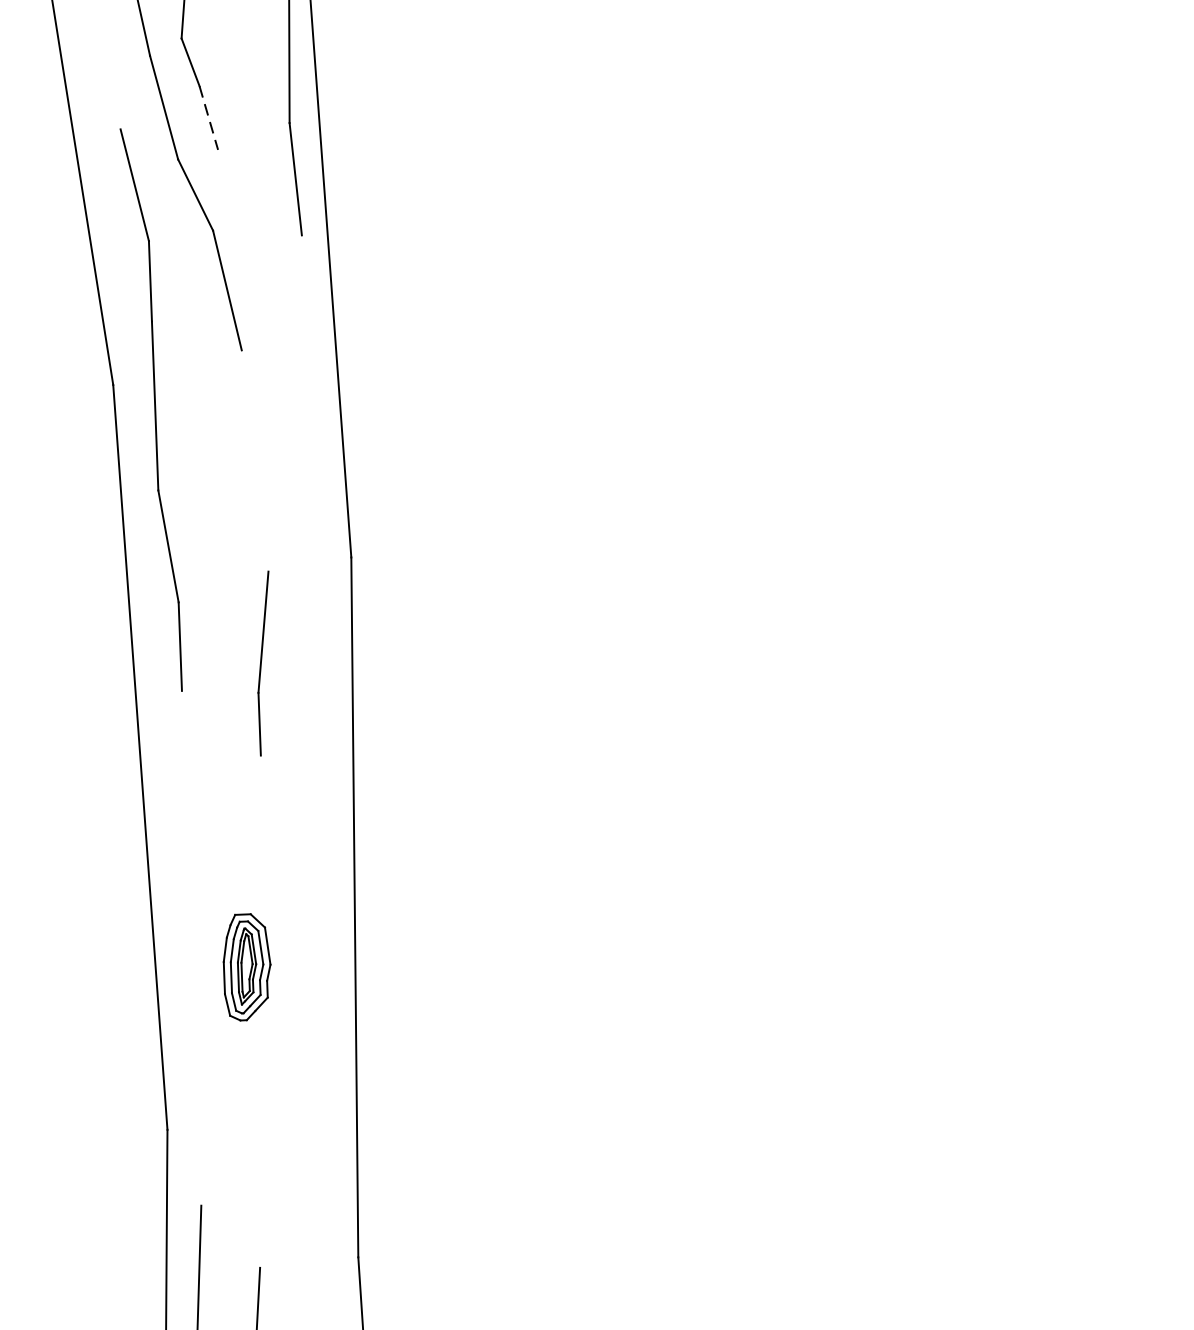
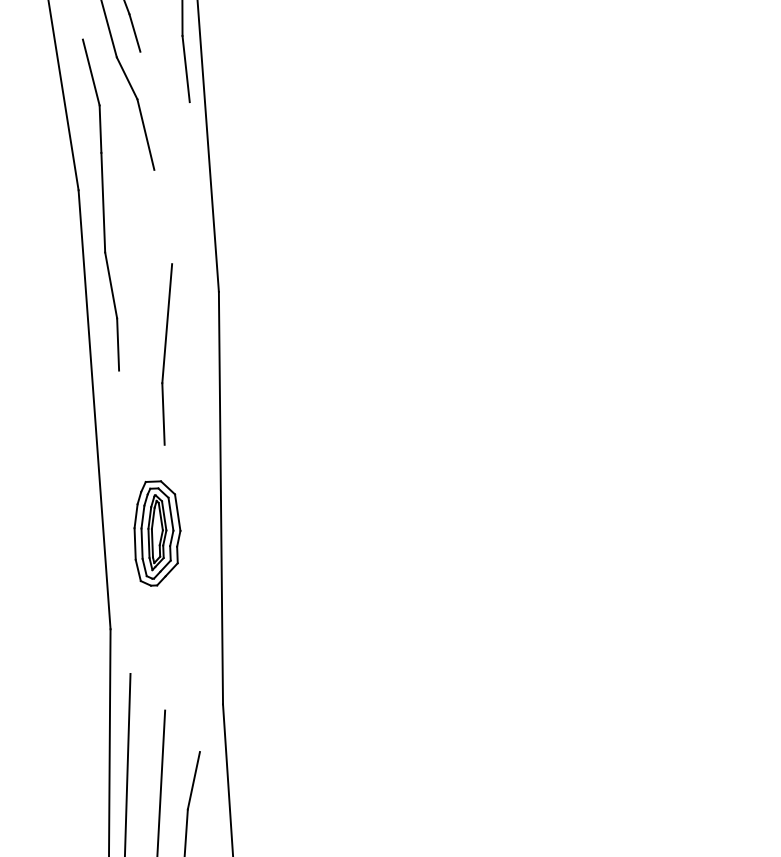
line: (208, 117) -> (134, 32), dashed -> solid
part: (262, 663) -> (166, 354), size x1.67
part: (247, 967) -> (157, 533), size x1.67

